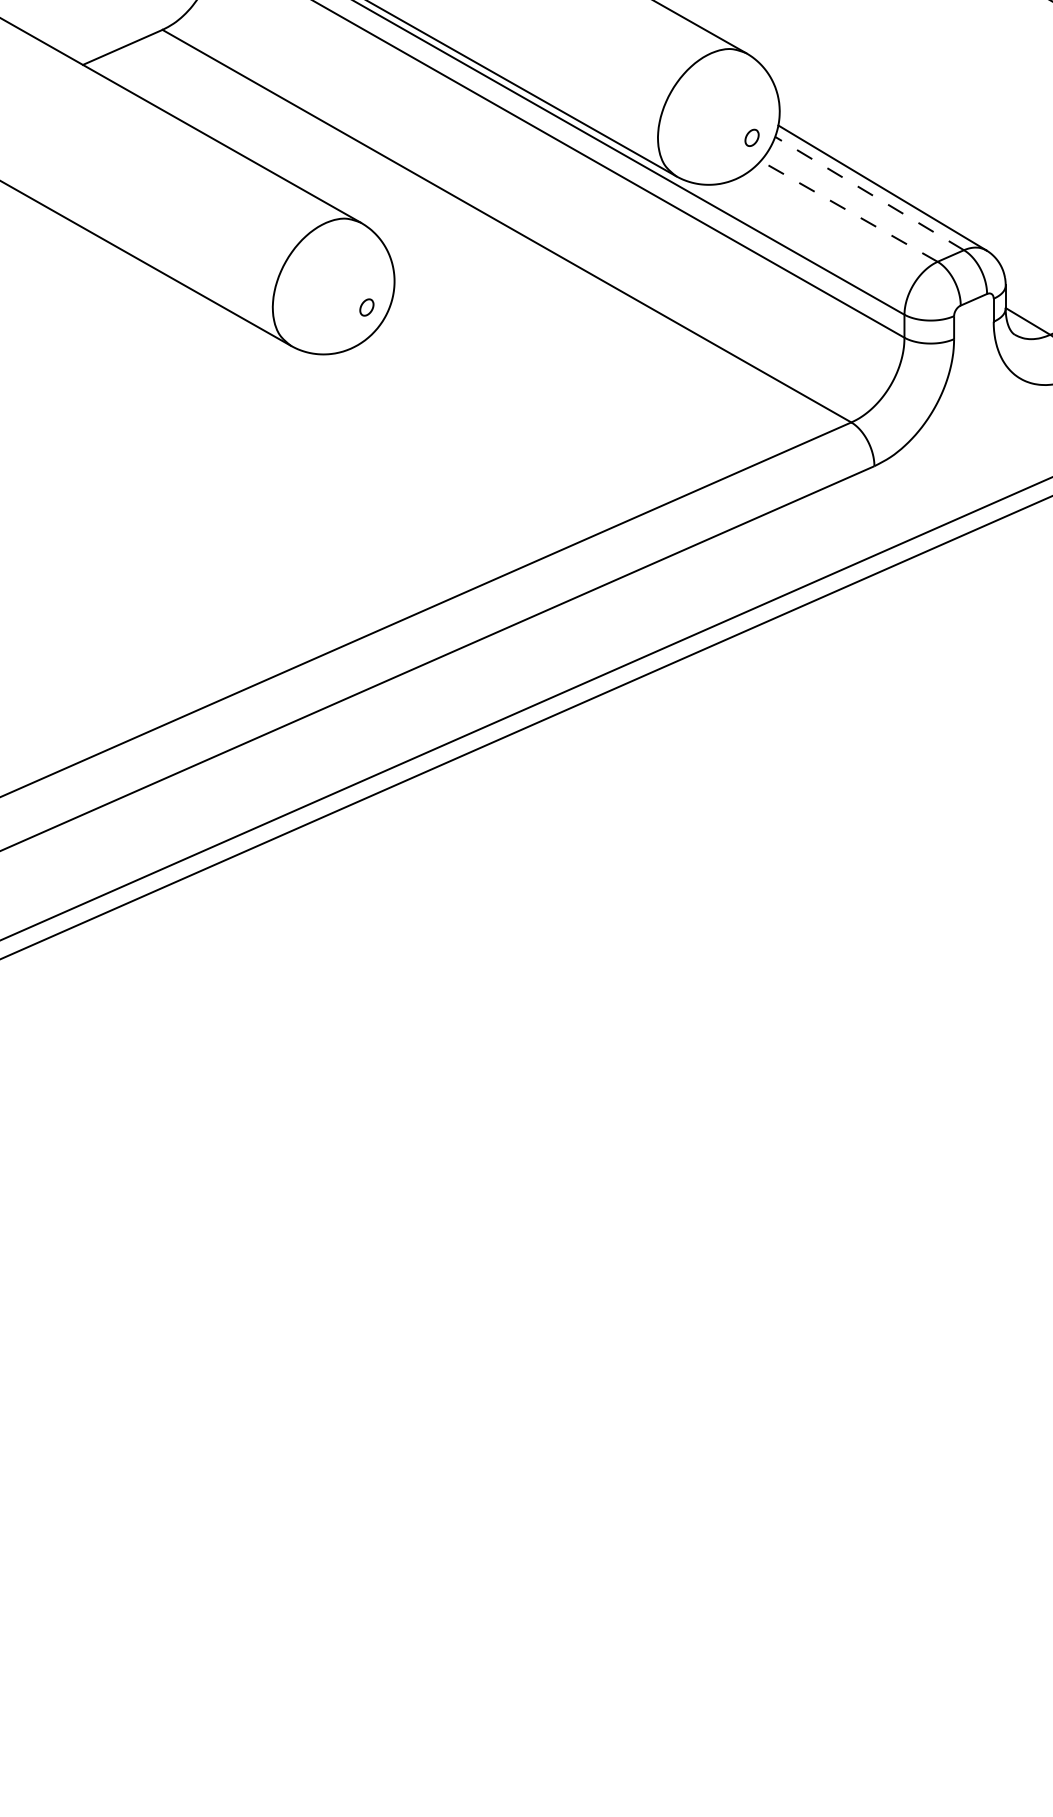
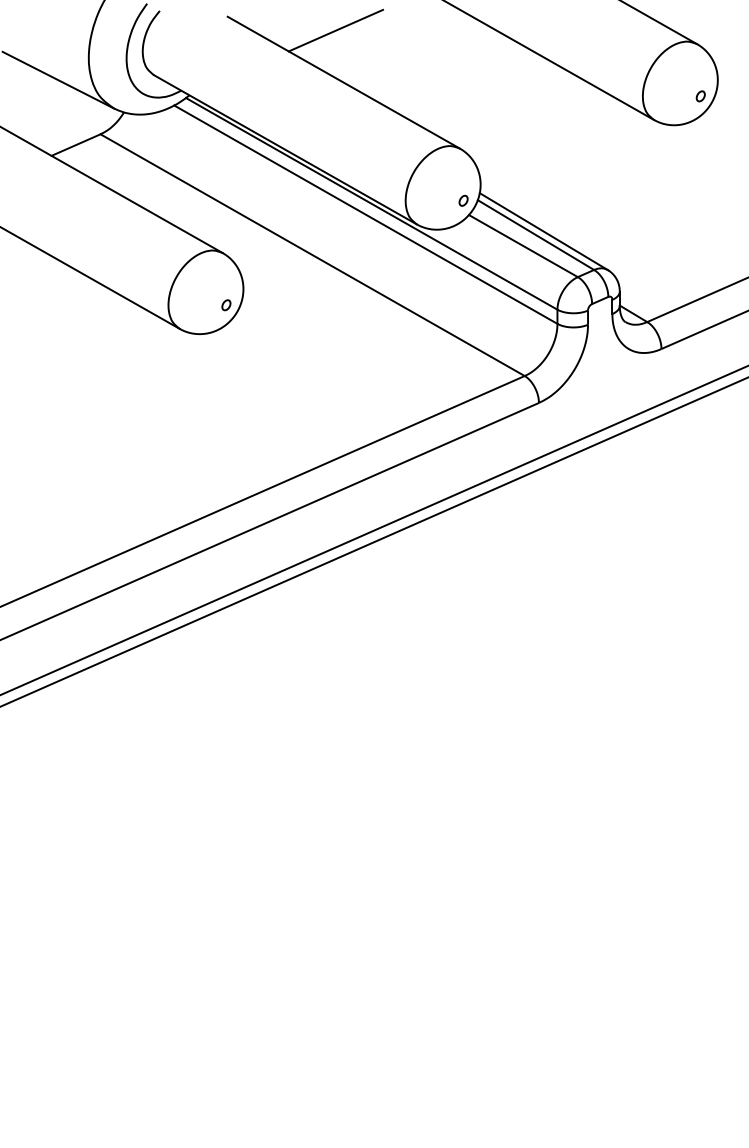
line: (868, 194) -> (535, 235), dashed -> solid
line: (849, 212) -> (523, 246), dashed -> solid

